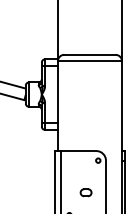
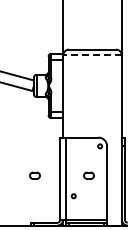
line: (89, 61) -> (92, 55), solid -> dashed
part: (26, 192) -> (34, 175), added

